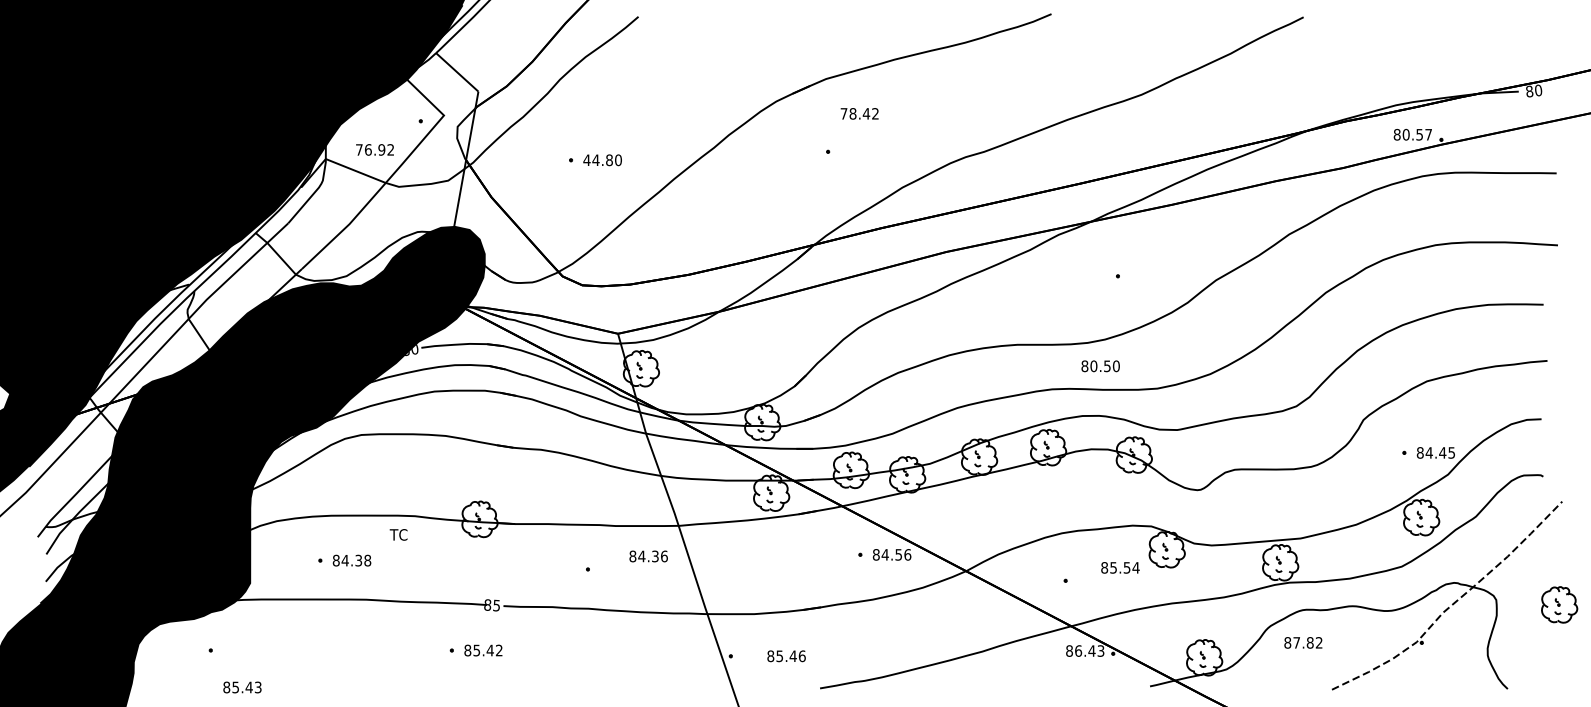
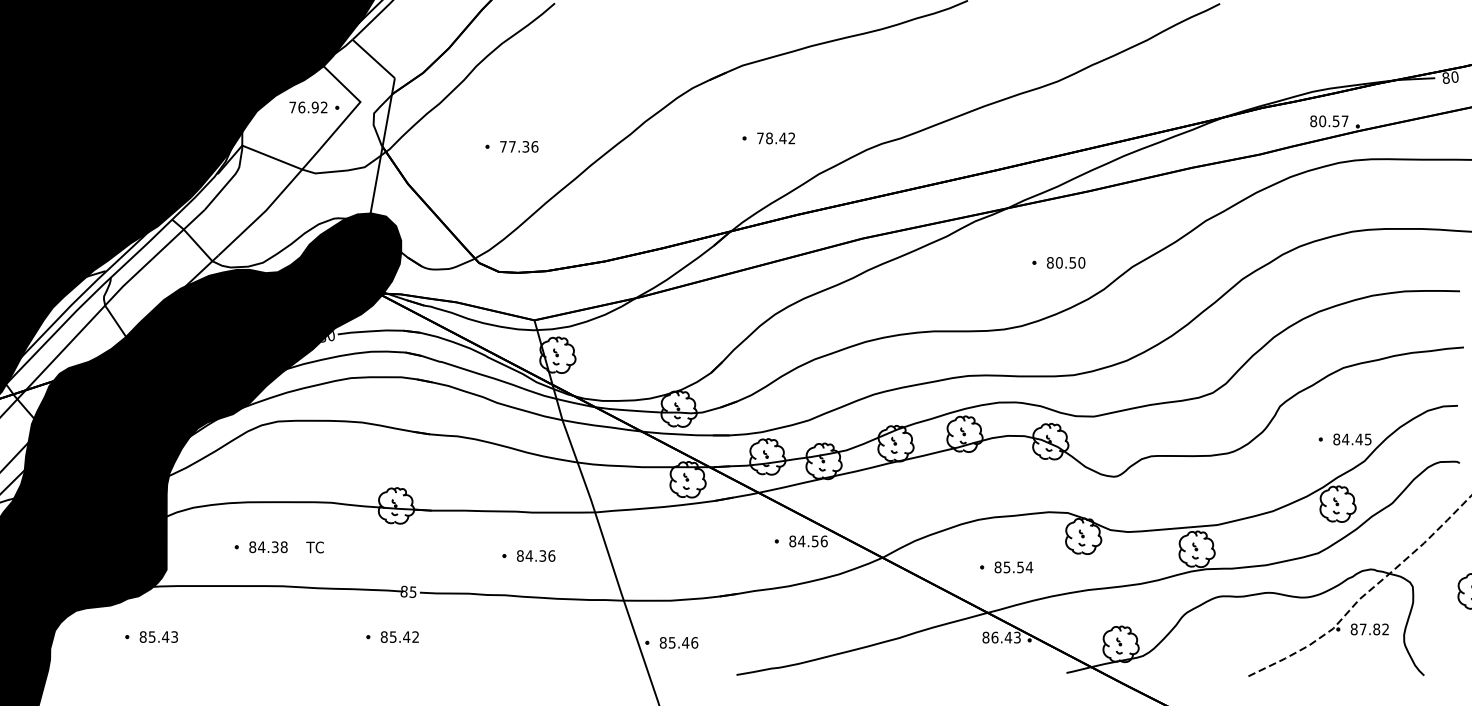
text: (859, 113) -> (775, 138), moved
text: (374, 149) -> (307, 107), moved
text: (602, 160) -> (518, 147), 44.80 -> 77.36
text: (1100, 366) -> (1065, 263), moved
text: (398, 534) -> (314, 547), moved
text: (648, 556) -> (535, 556), moved
text: (1120, 567) -> (1013, 567), moved
text: (1303, 642) -> (1369, 629), moved
text: (786, 656) -> (678, 643), moved
text: (242, 687) -> (158, 637), moved

